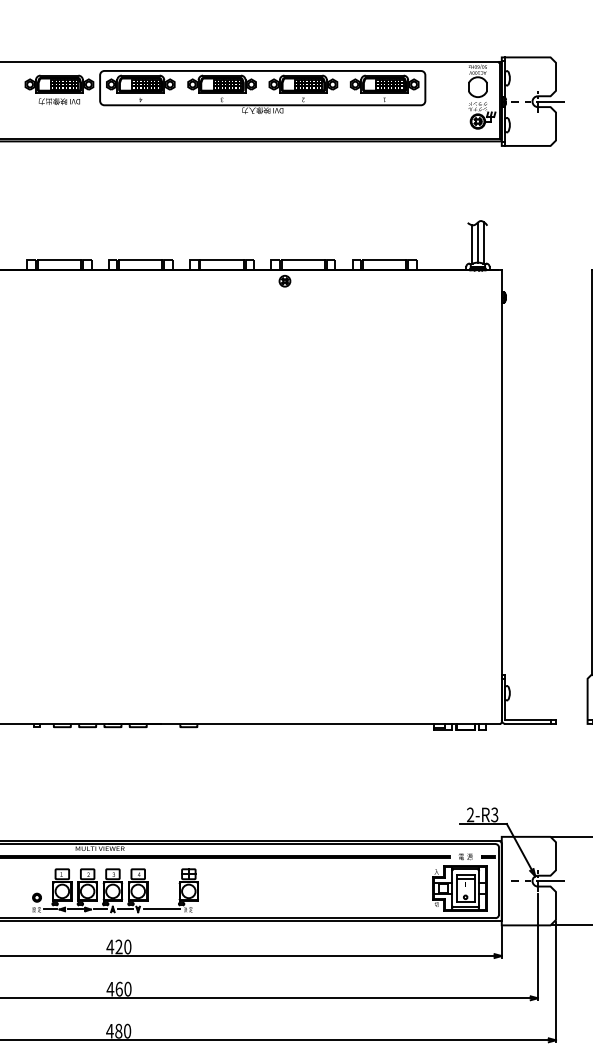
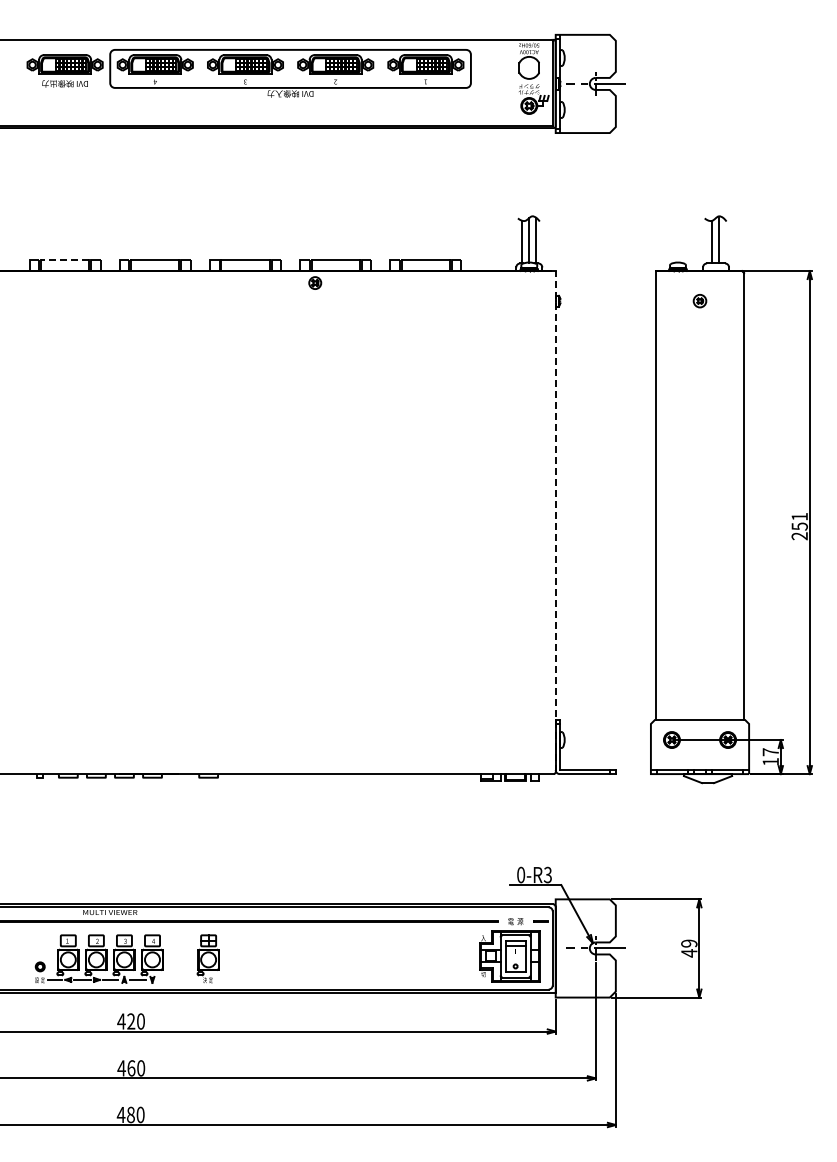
line: (58, 260) -> (64, 260), solid -> dashed
line: (501, 496) -> (555, 521), solid -> dashed
text: (470, 815) -> (521, 875), 2-R3 -> 0-R3
line: (161, 909) -> (178, 979), removed

